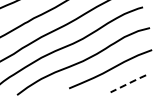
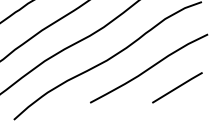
line: (128, 83) -> (177, 87), dashed -> solid

